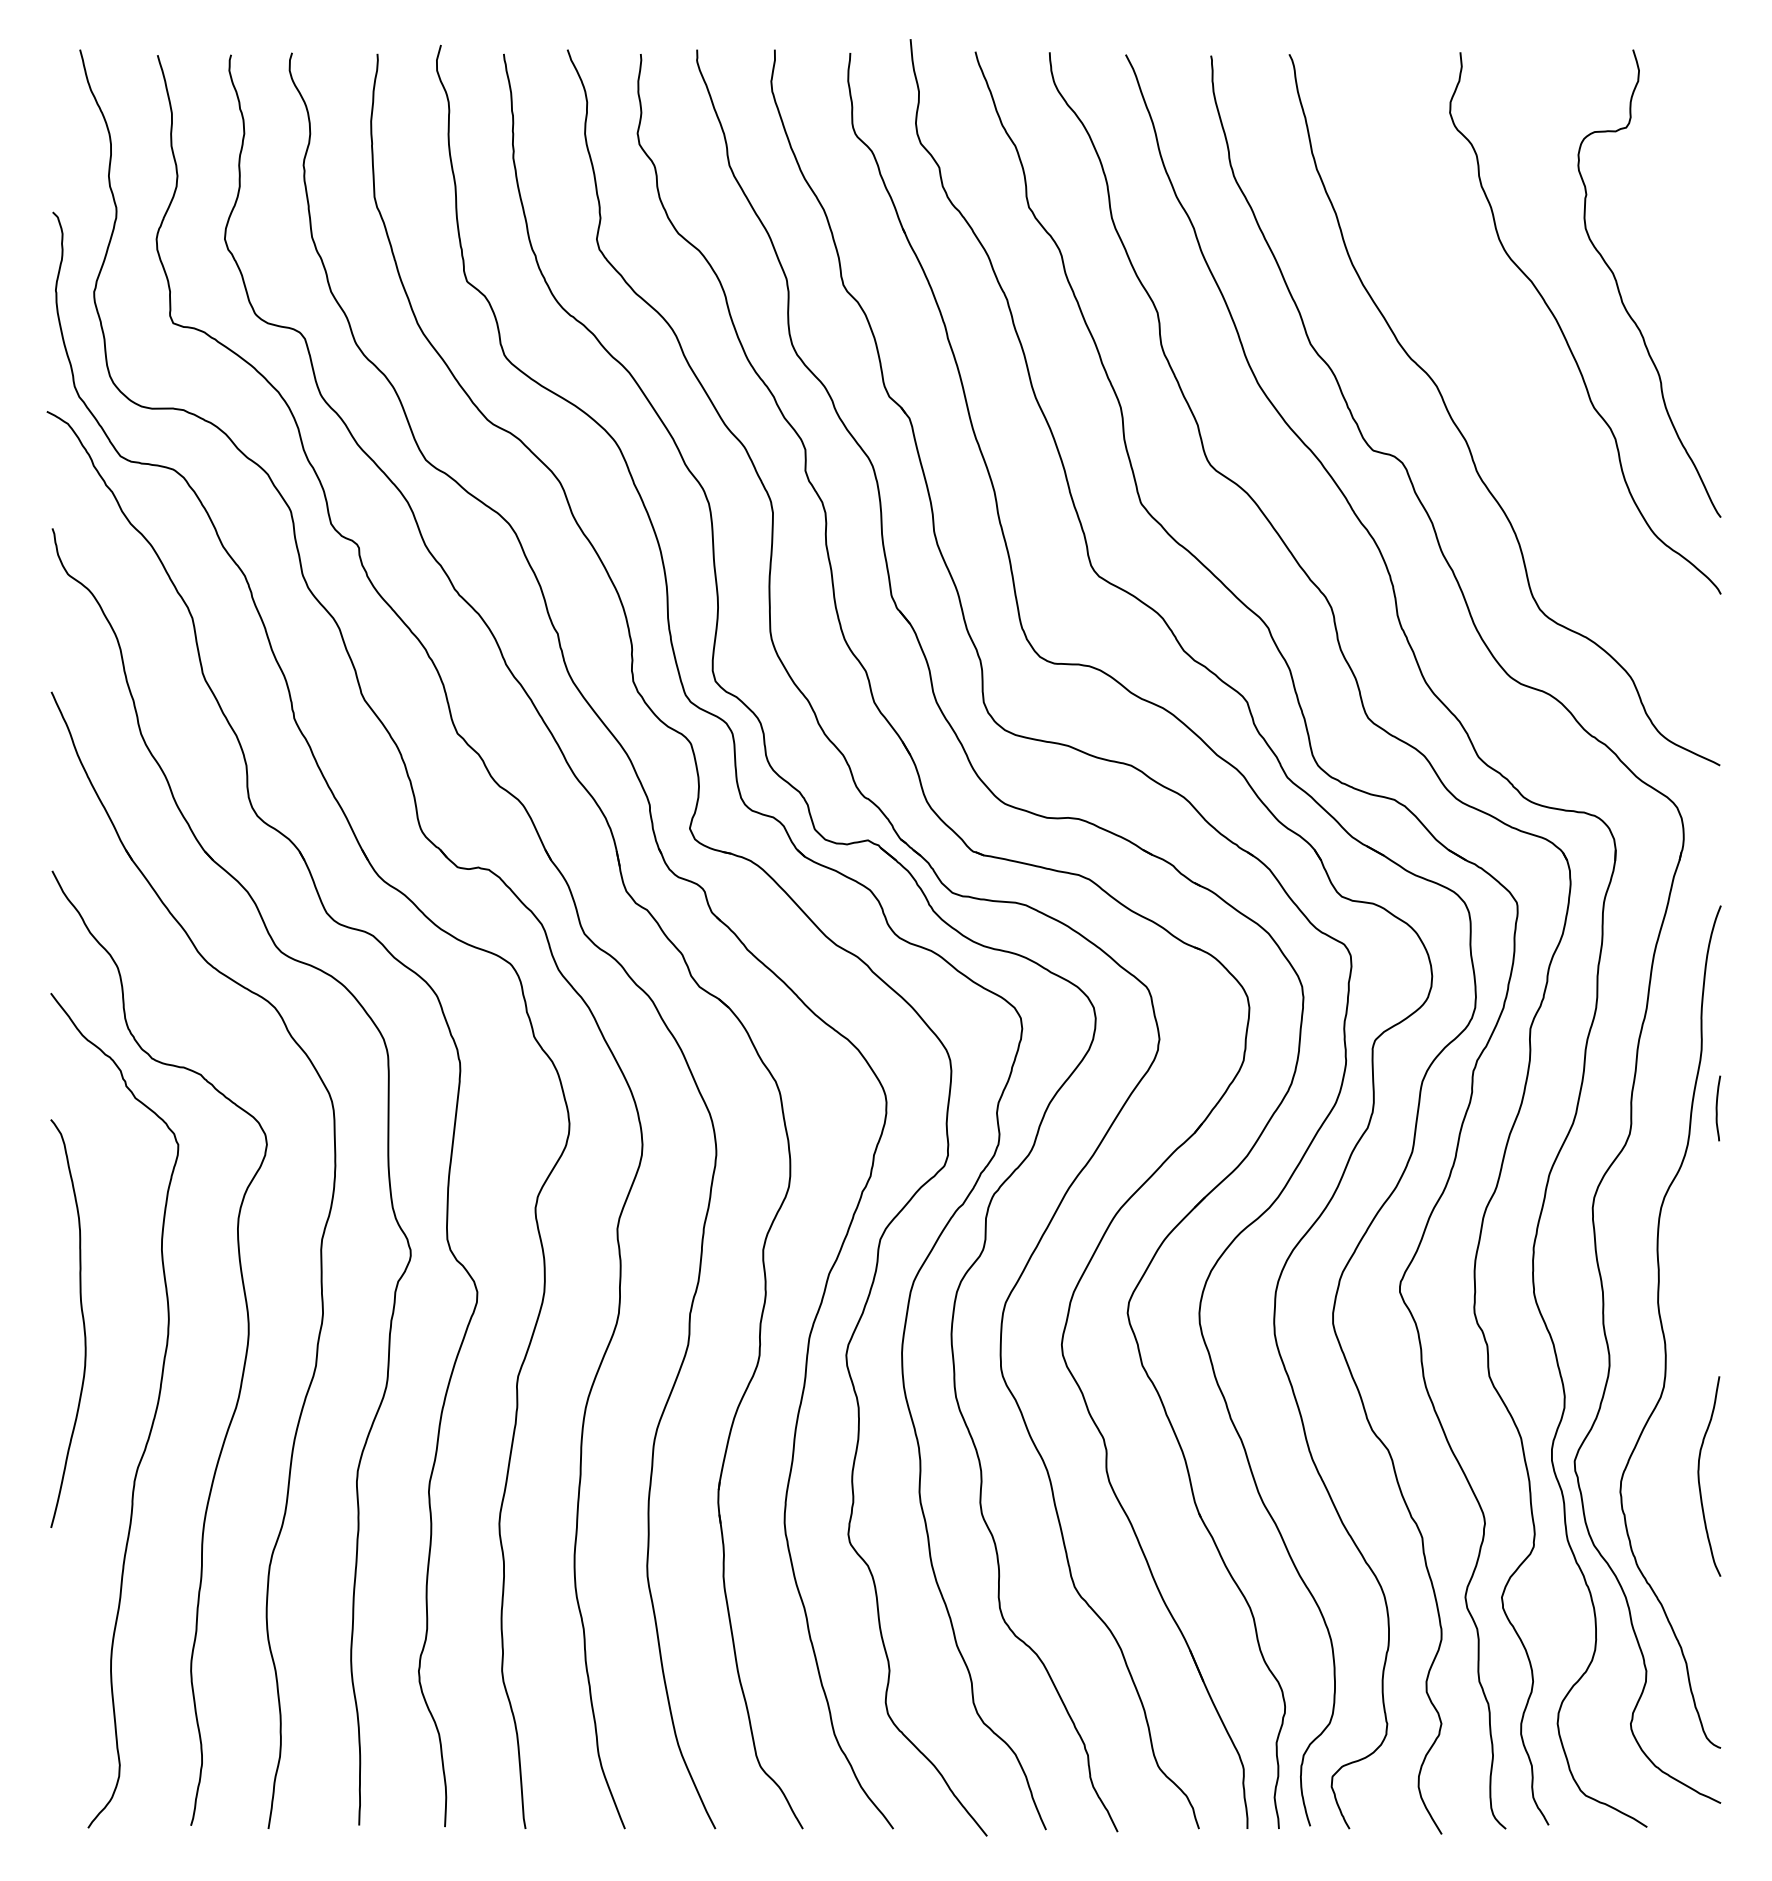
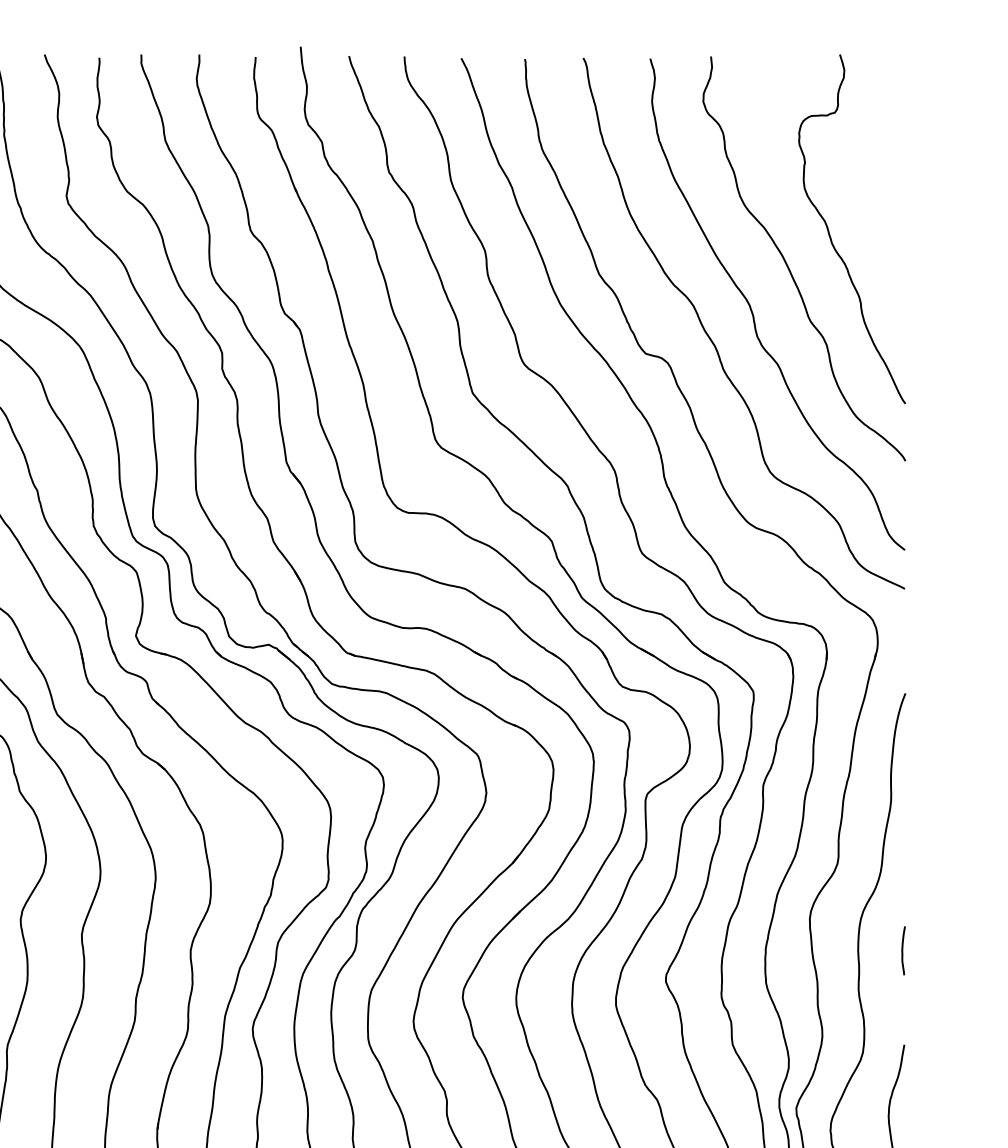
curve: (1516, 394) -> (752, 311), added
curve: (1717, 1108) -> (902, 950), moved

